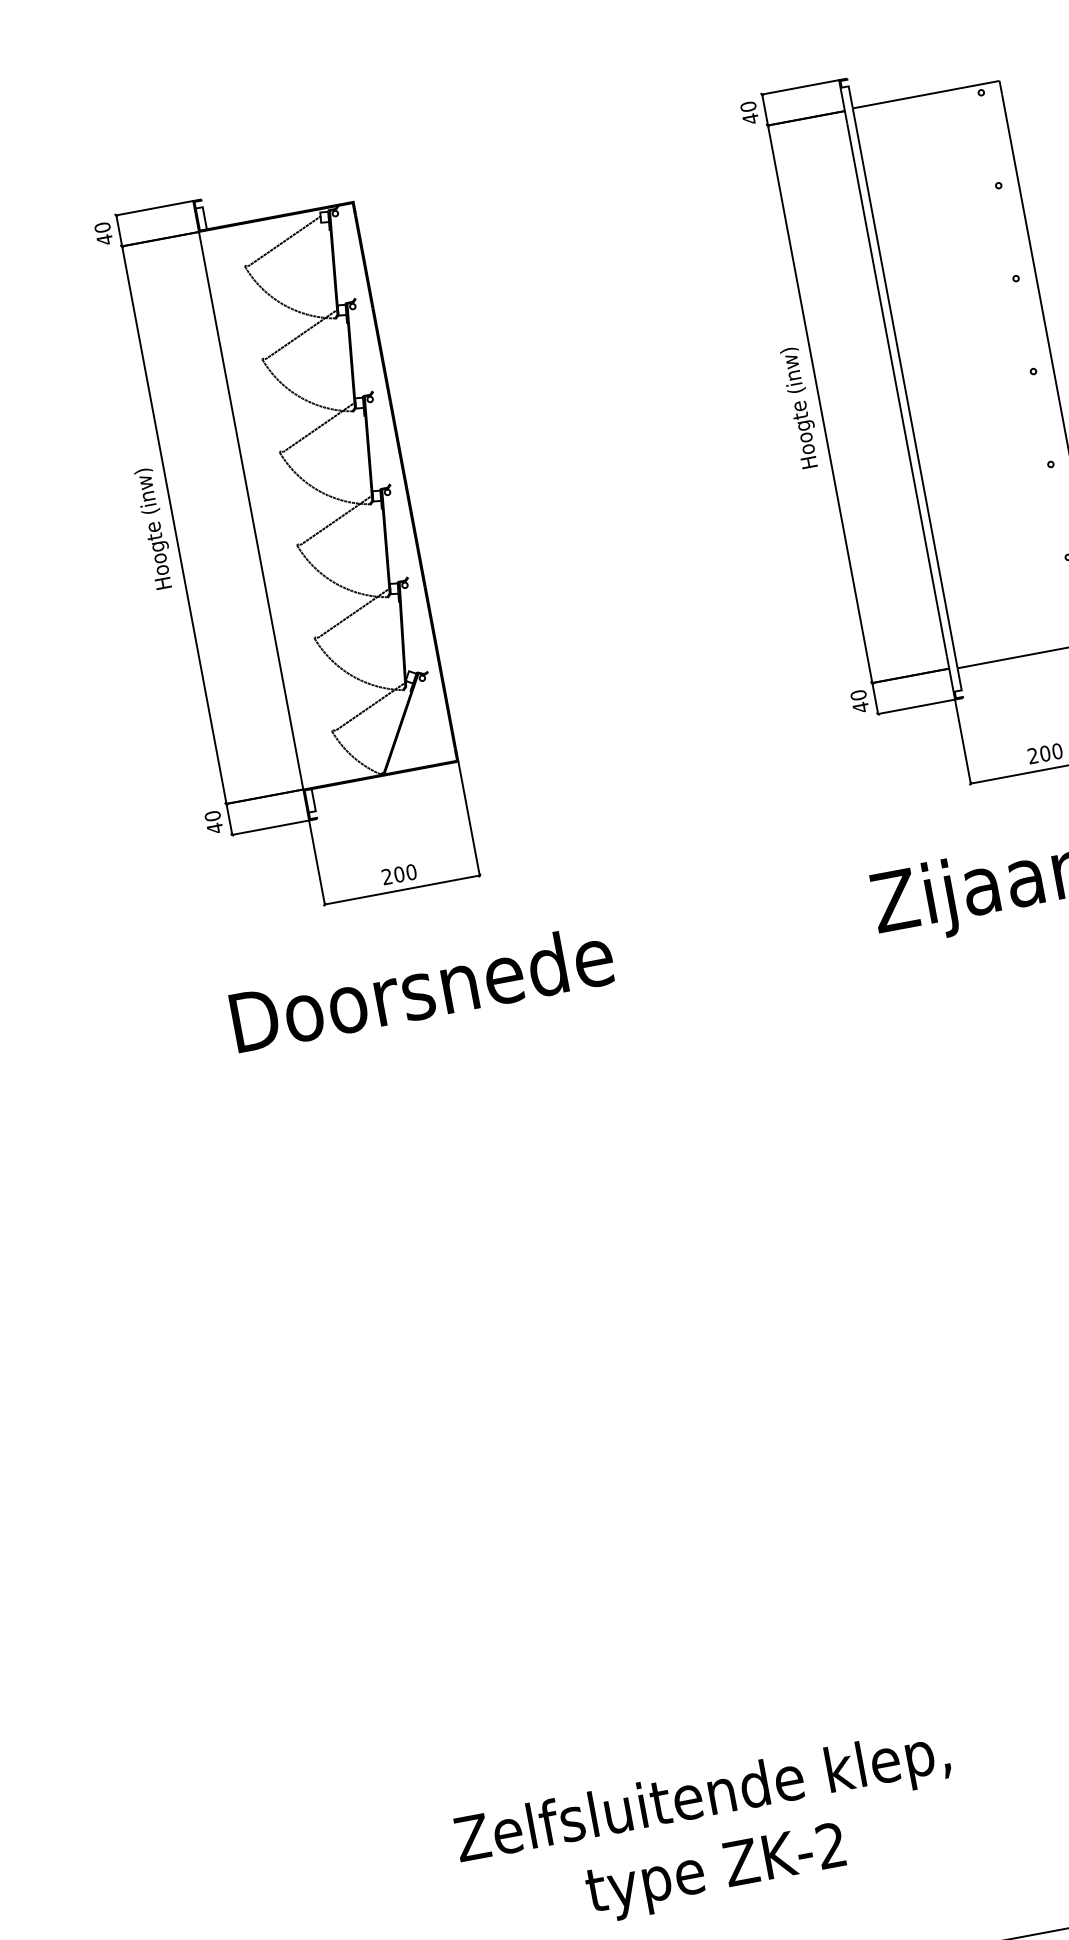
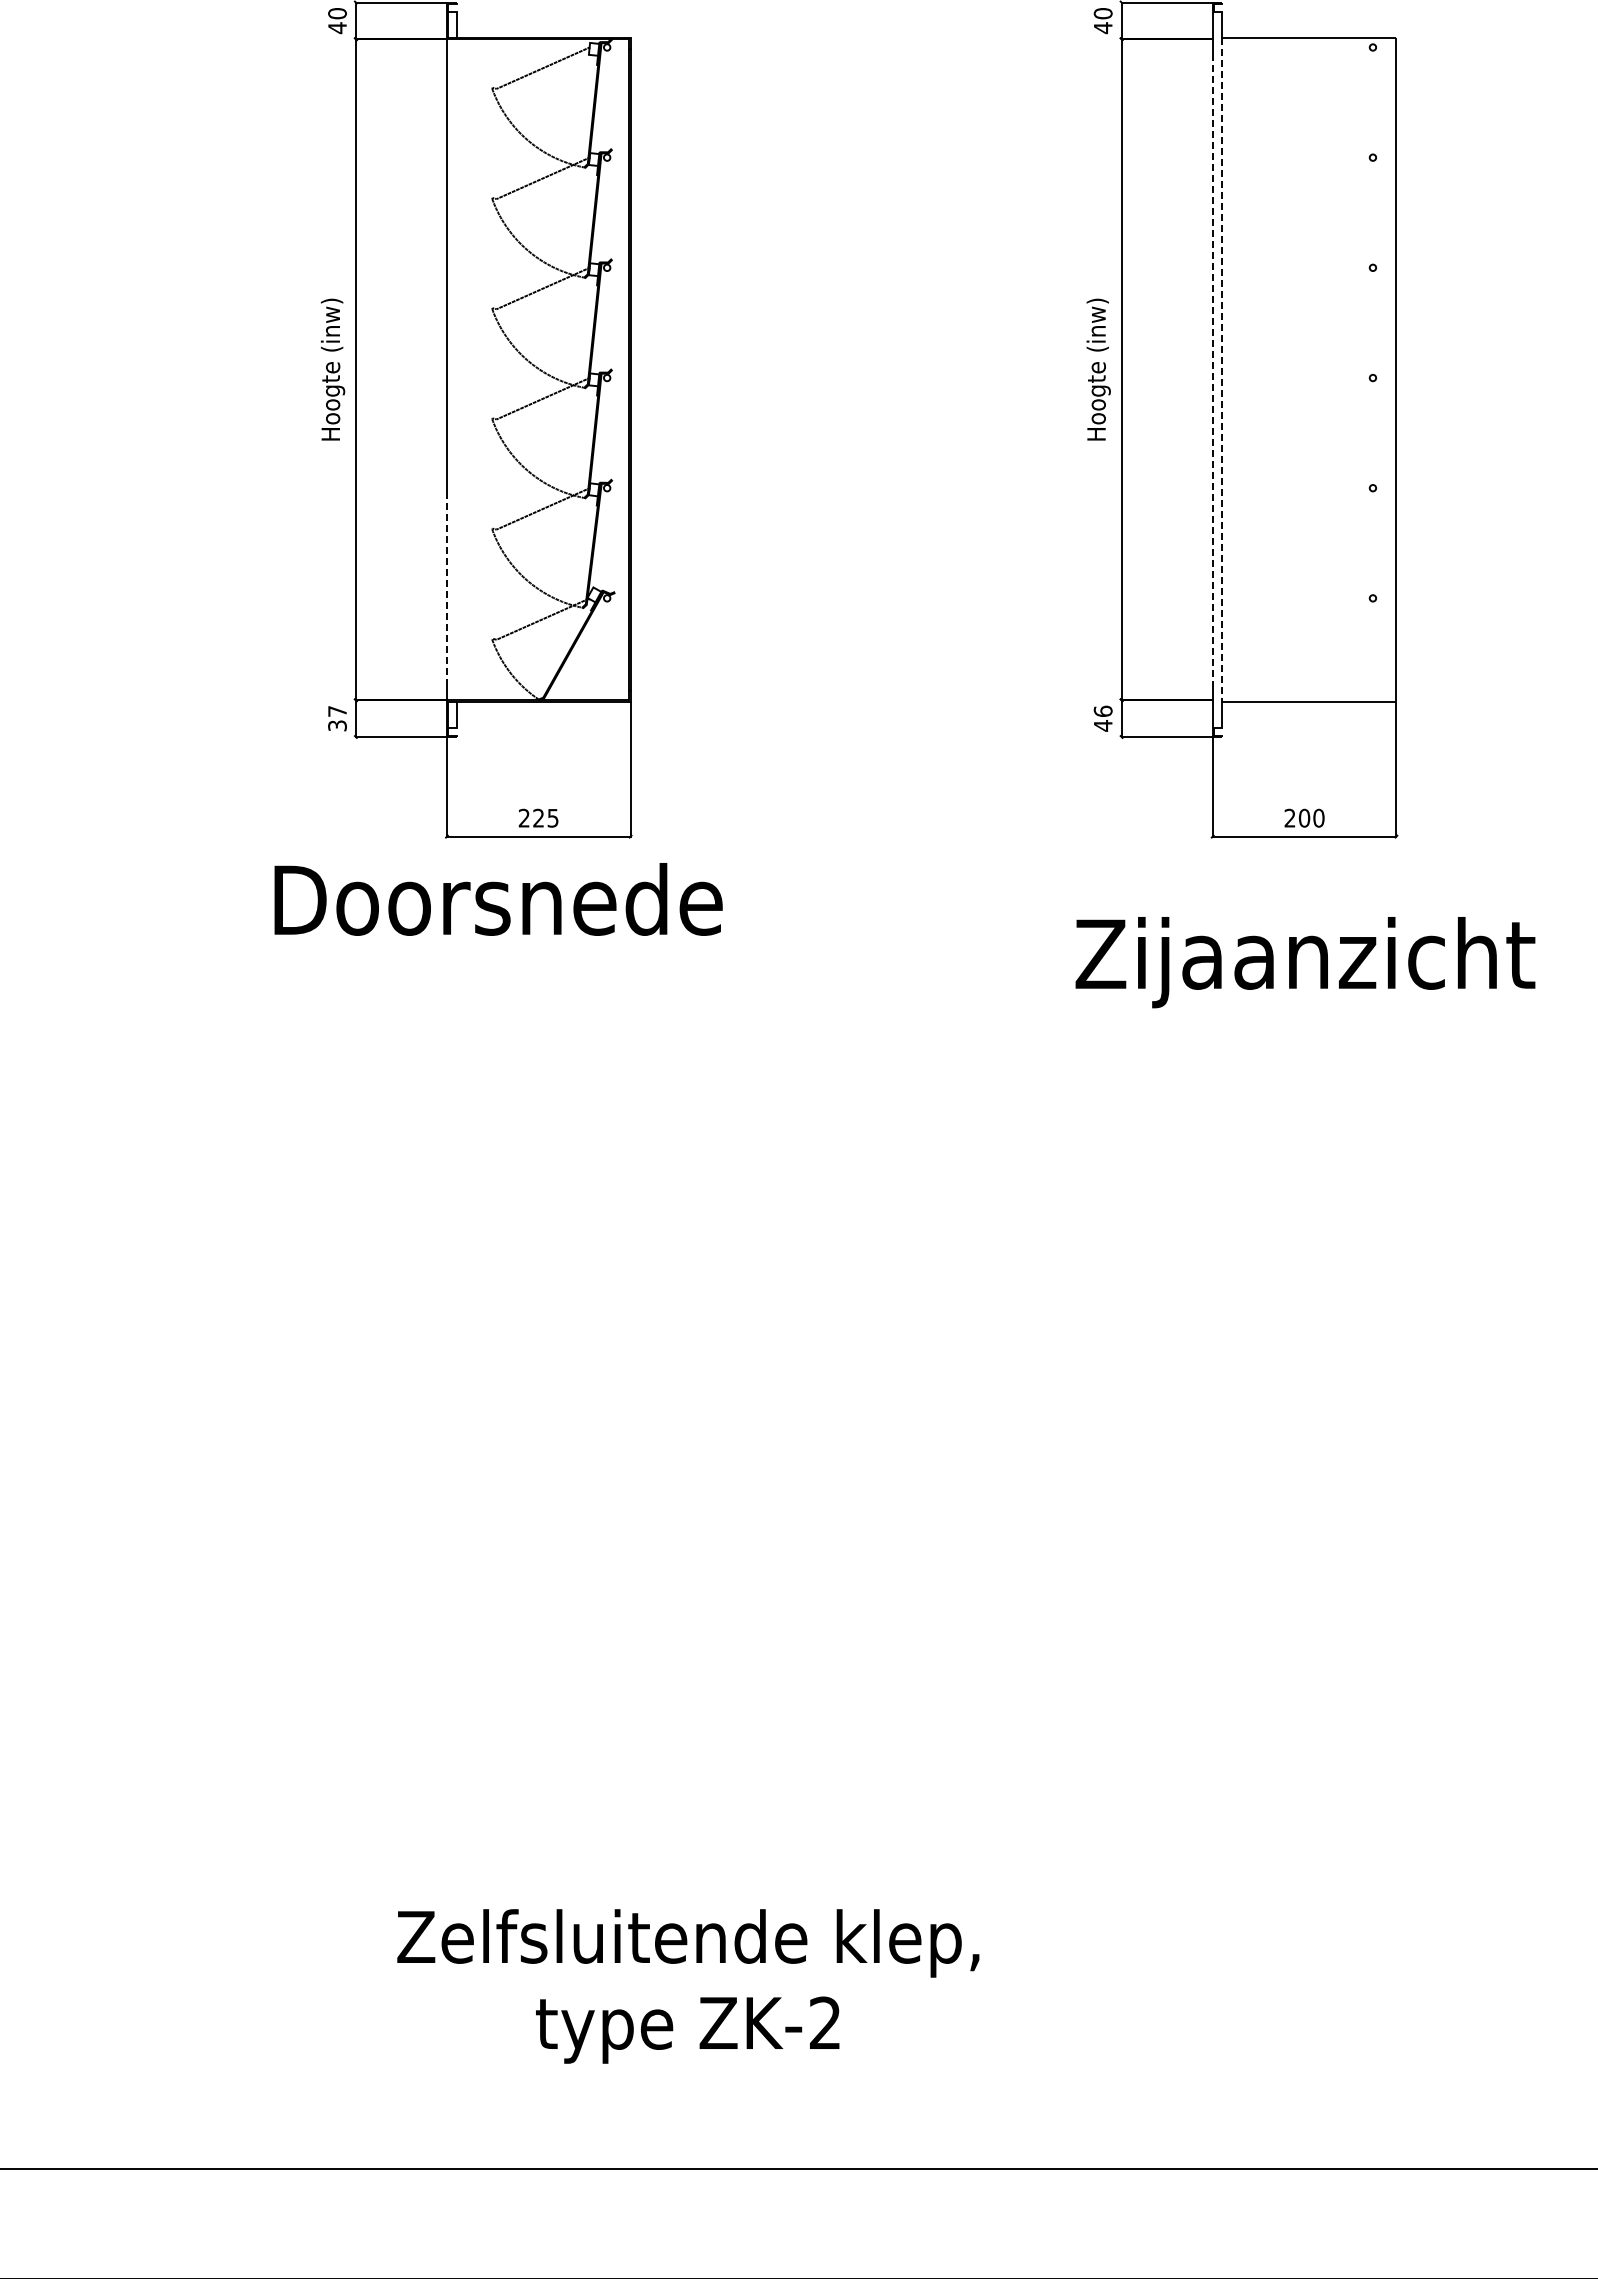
line: (905, 388) -> (1222, 369), solid -> dashed
line: (896, 389) -> (1212, 369), solid -> dashed
text: (857, 694) -> (1102, 710), 40 -> 46
line: (285, 696) -> (446, 589), solid -> dashed
text: (213, 822) -> (337, 718), 40 -> 37
text: (404, 872) -> (545, 817), 200 -> 225
text: (422, 988) -> (498, 899), moved

